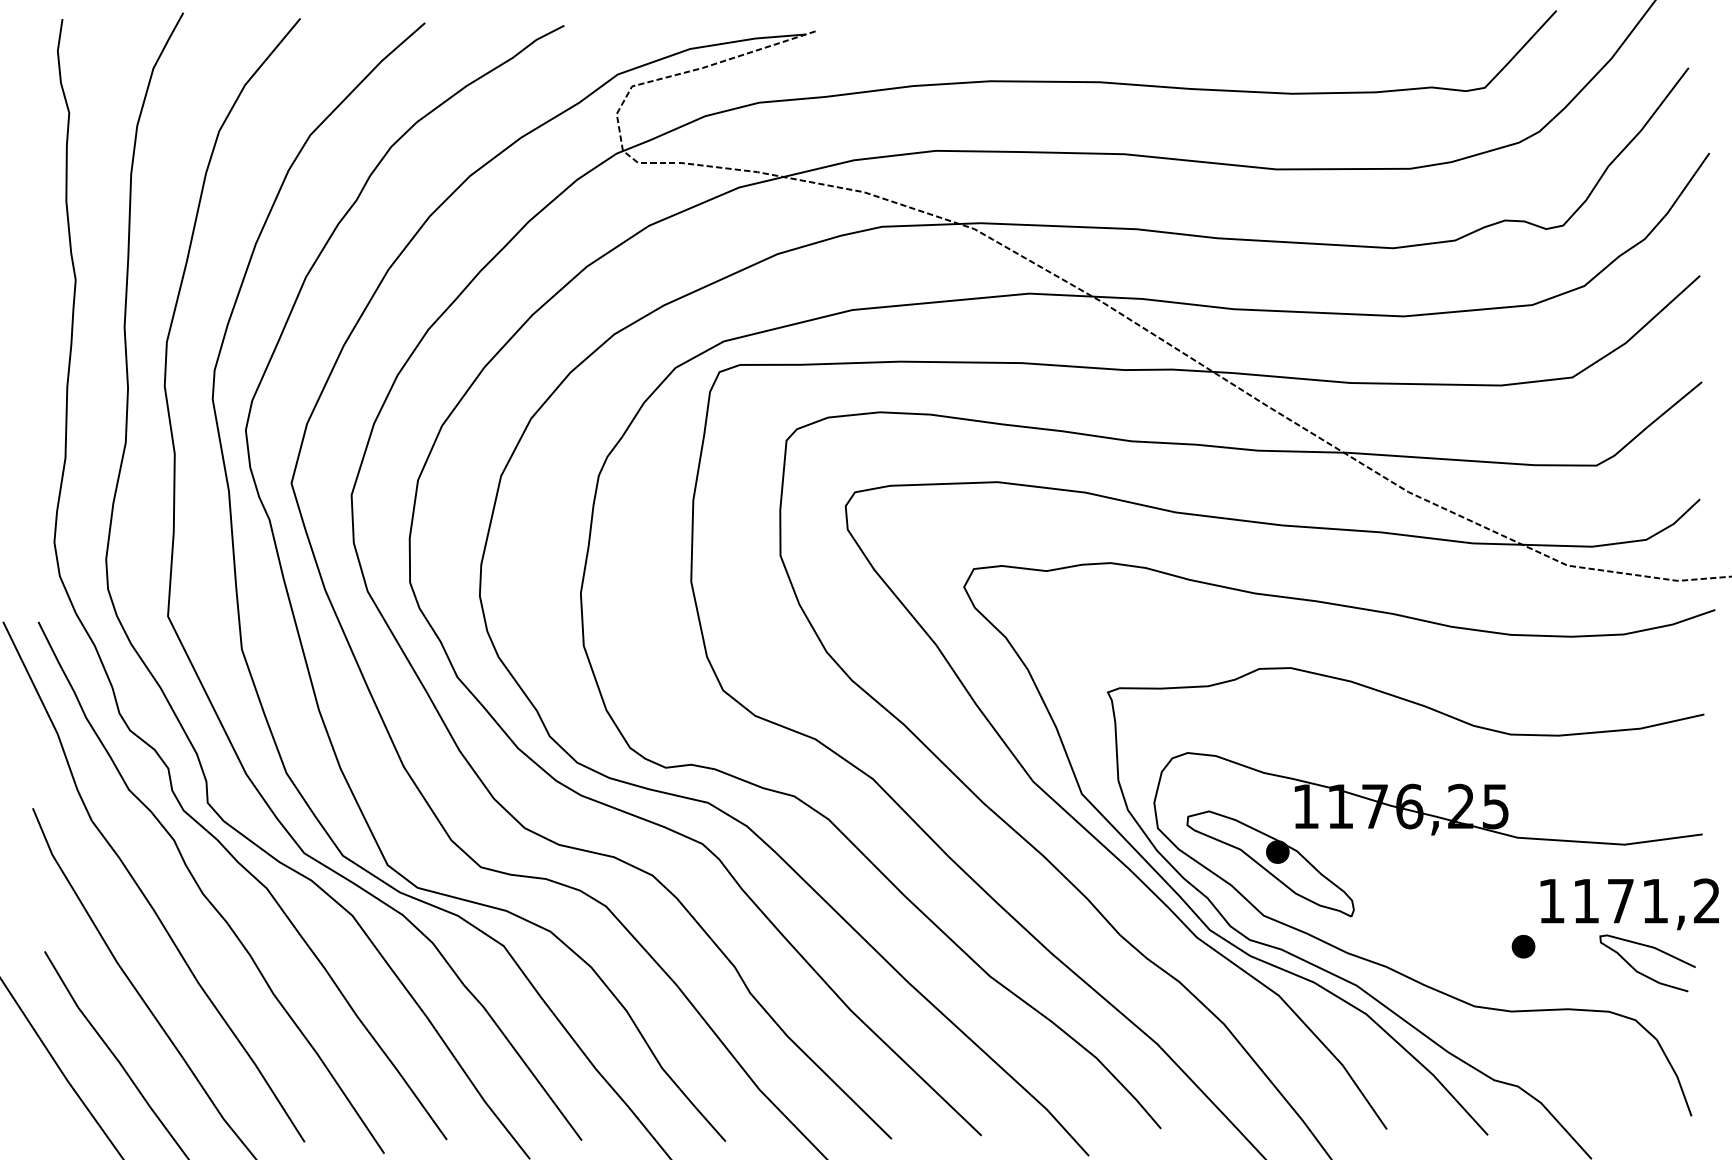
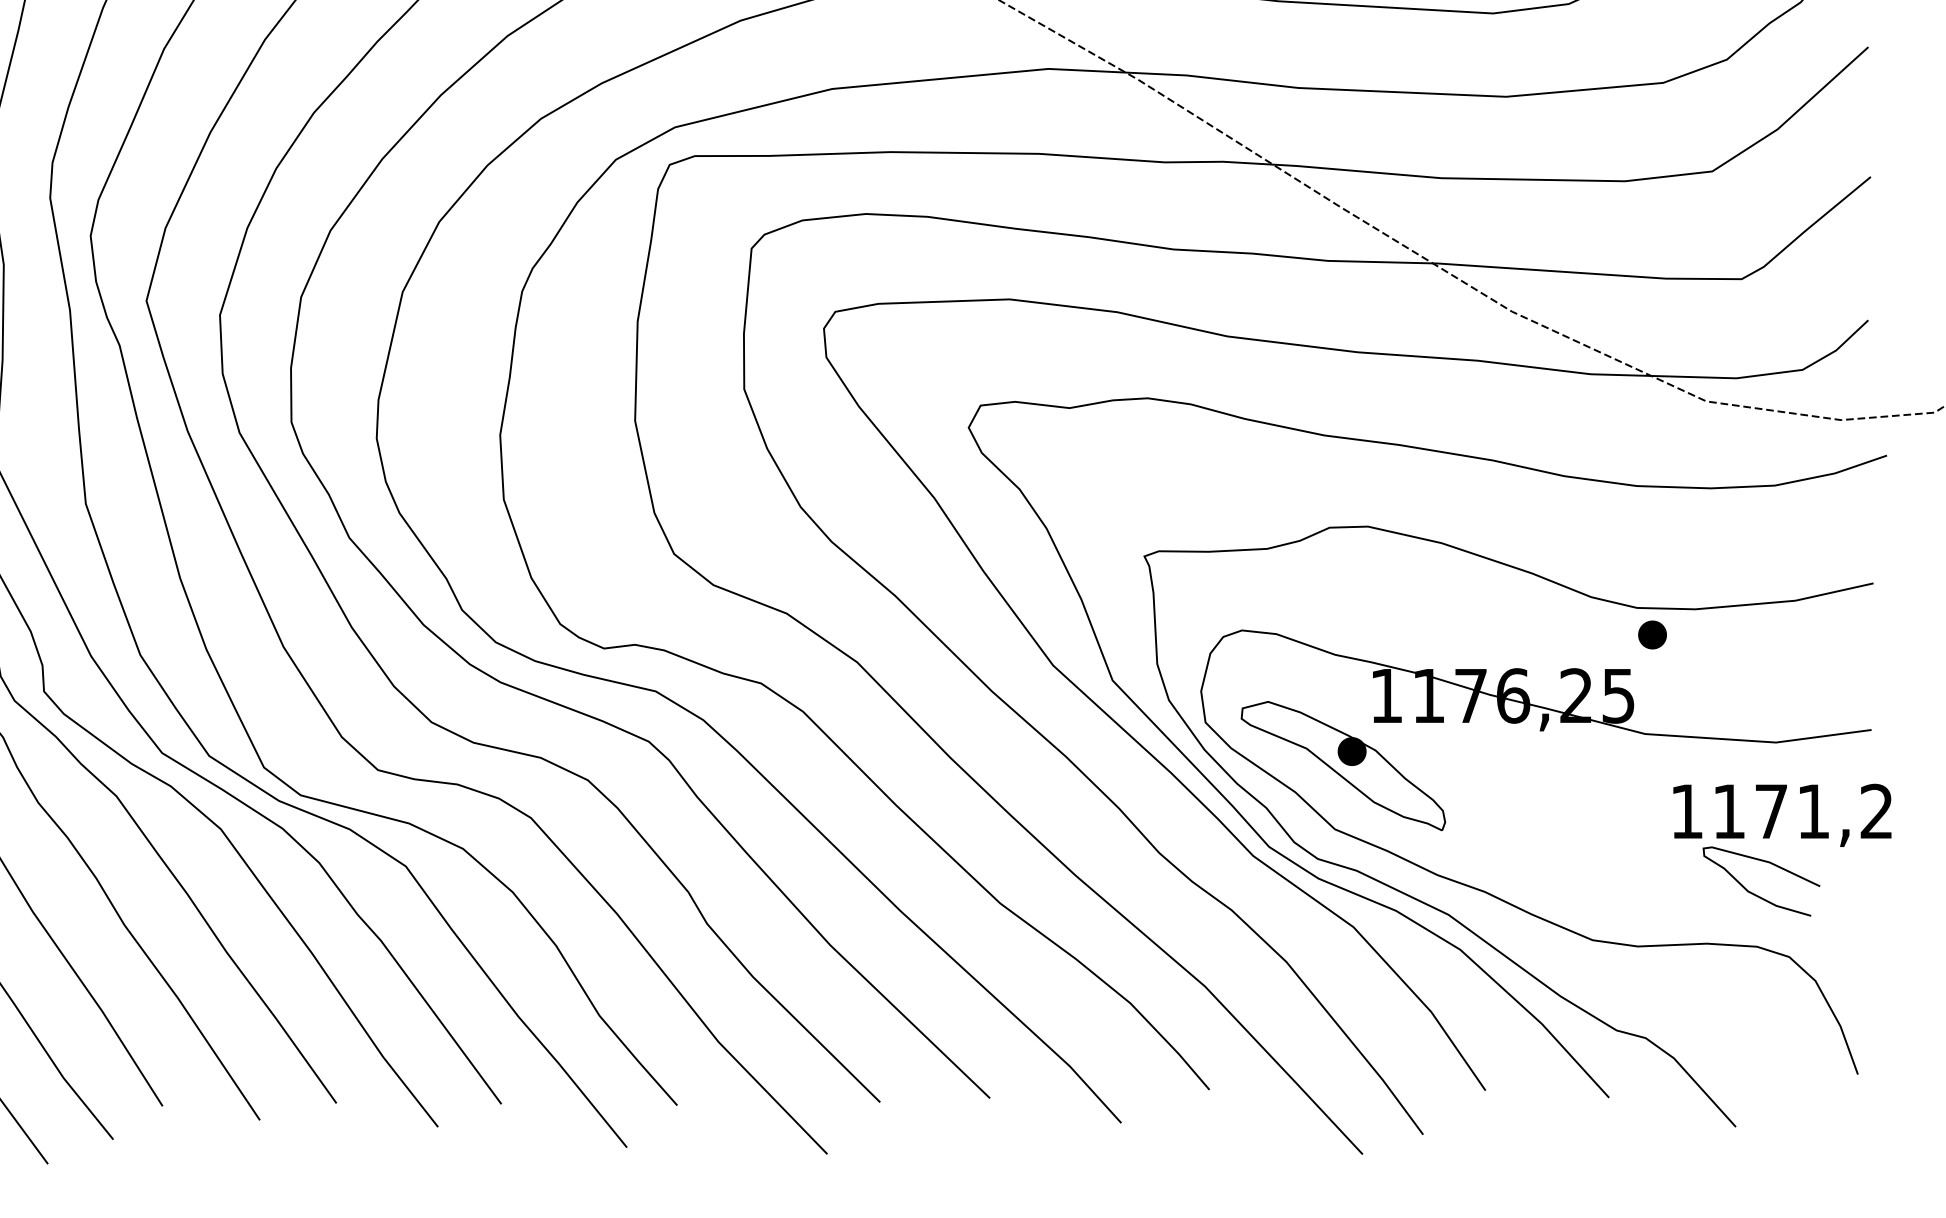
part: (1523, 946) -> (1652, 634), moved
part: (1643, 973) -> (1756, 893), moved

